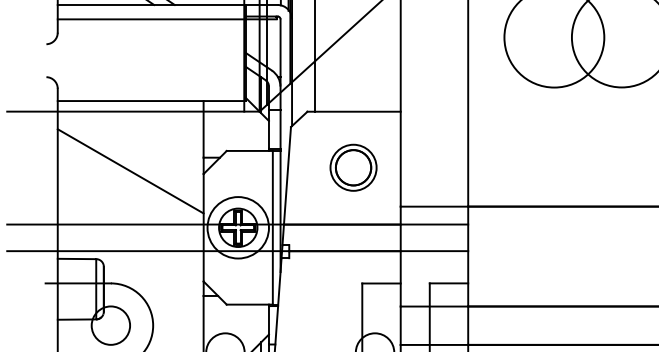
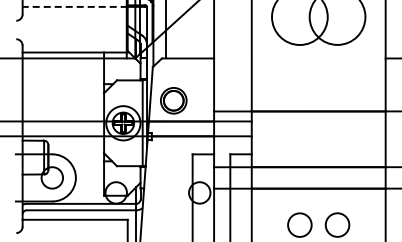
line: (152, 18) -> (75, 6), solid -> dashed
part: (353, 167) -> (173, 100), moved
line: (130, 170) -> (63, 91), removed

